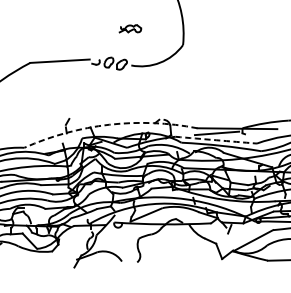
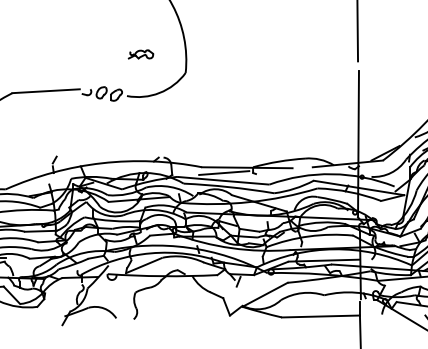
part: (129, 28) -> (140, 54), moved
arc: (109, 124) -> (102, 163), dashed -> solid
arc: (216, 139) -> (223, 180), dashed -> solid

